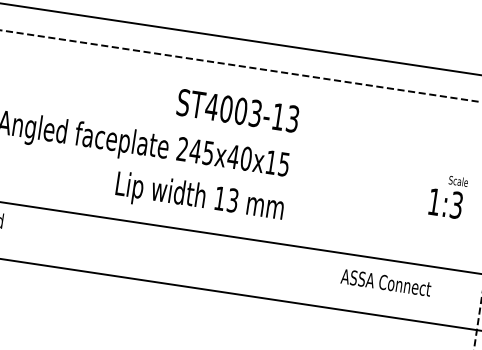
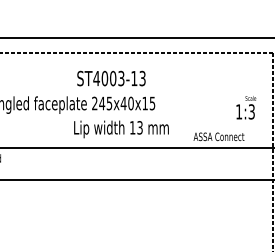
text: (238, 110) -> (111, 78), moved
text: (199, 198) -> (121, 129), moved
text: (385, 282) -> (218, 136), moved

